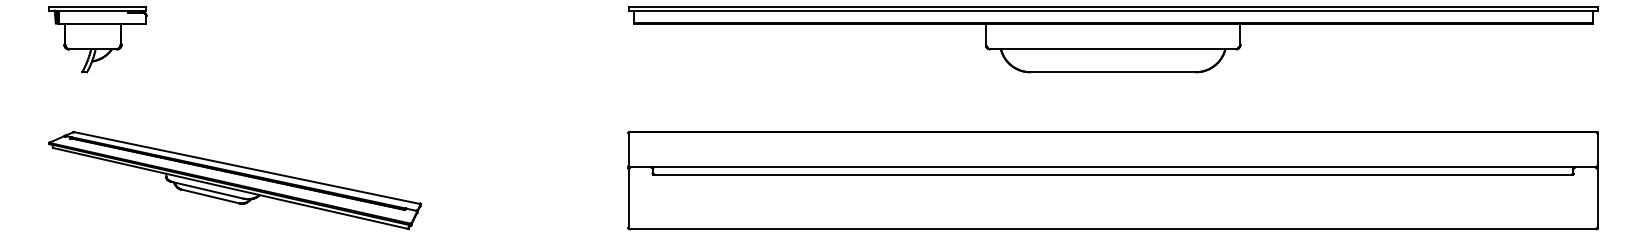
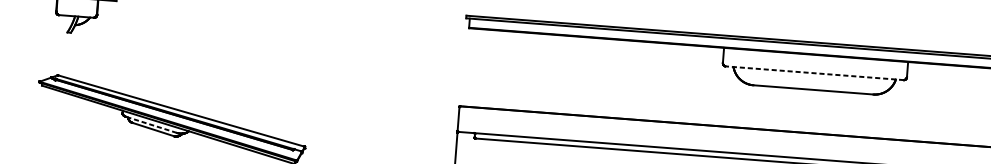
line: (1113, 49) -> (814, 73), solid -> dashed
line: (207, 190) -> (151, 125), solid -> dashed

